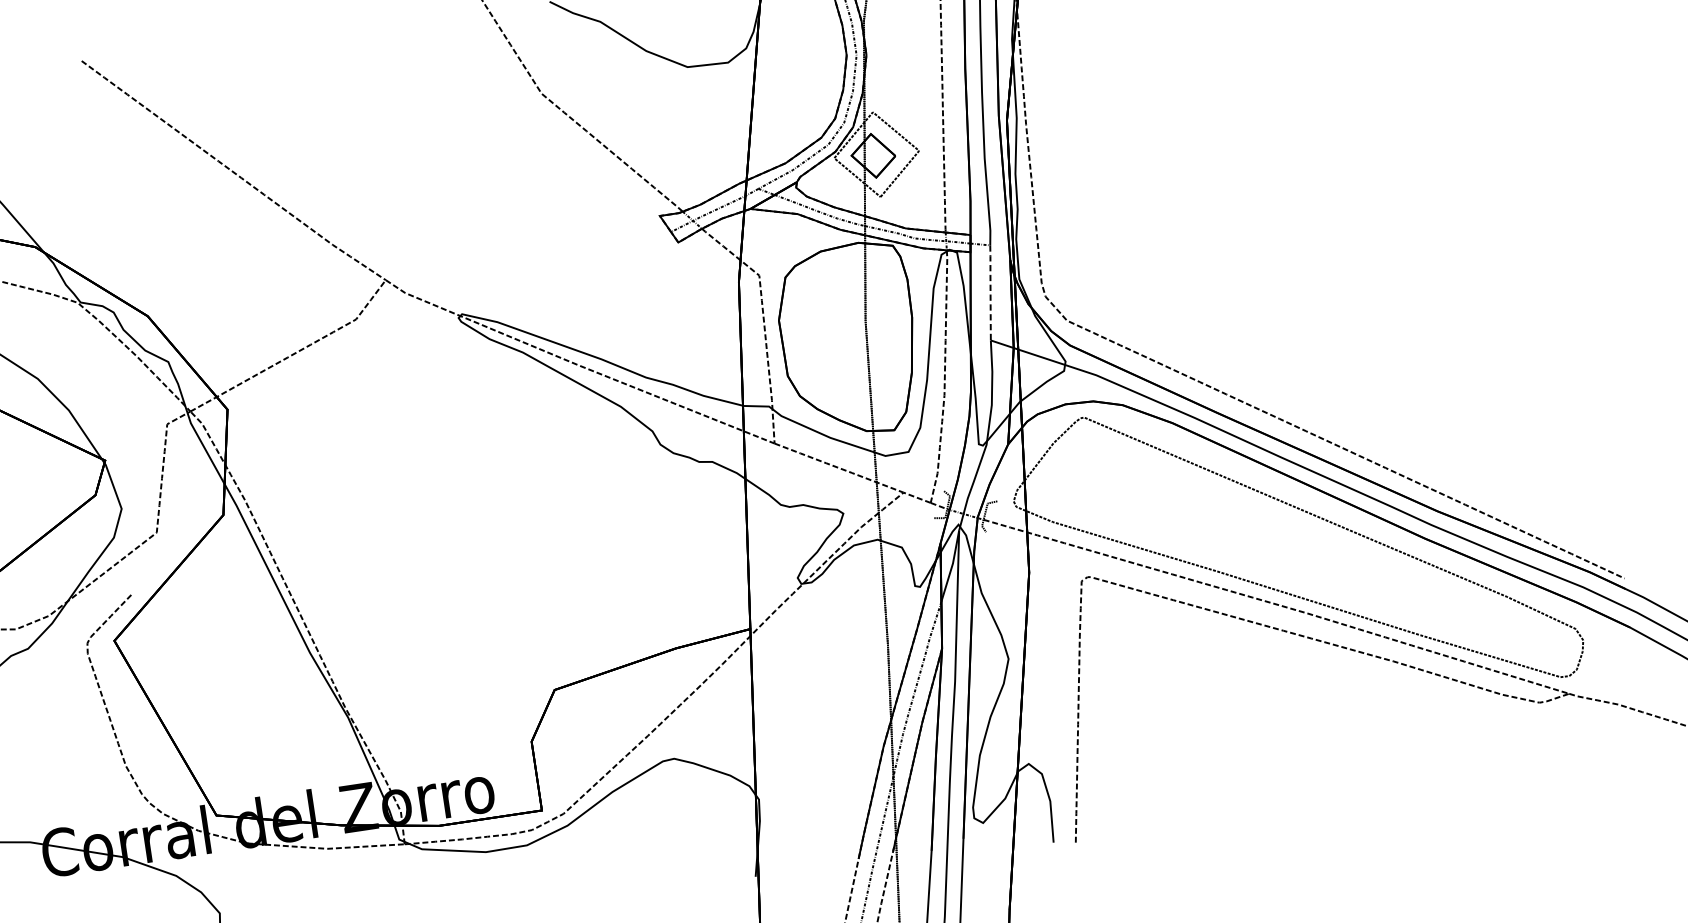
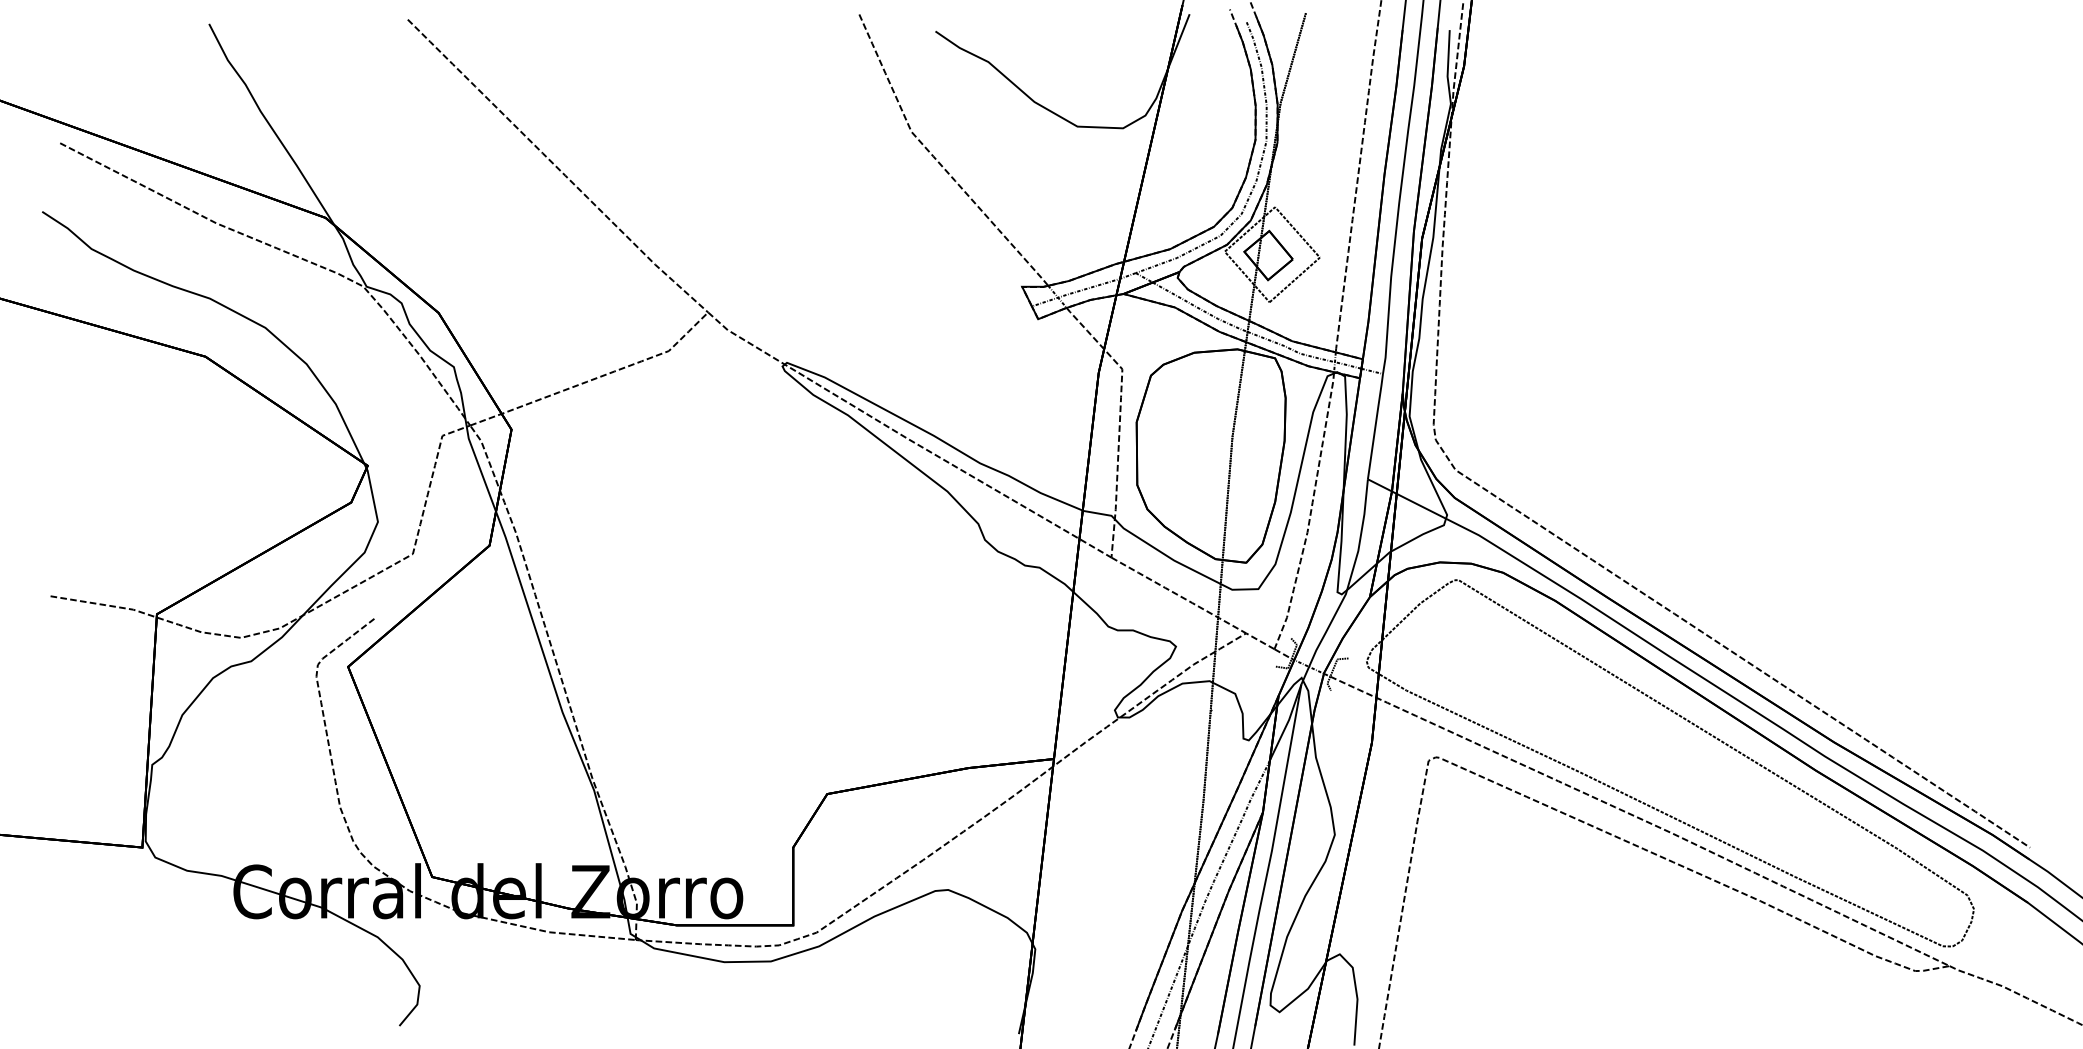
line: (990, 291) -> (1375, 425), dashed -> solid

